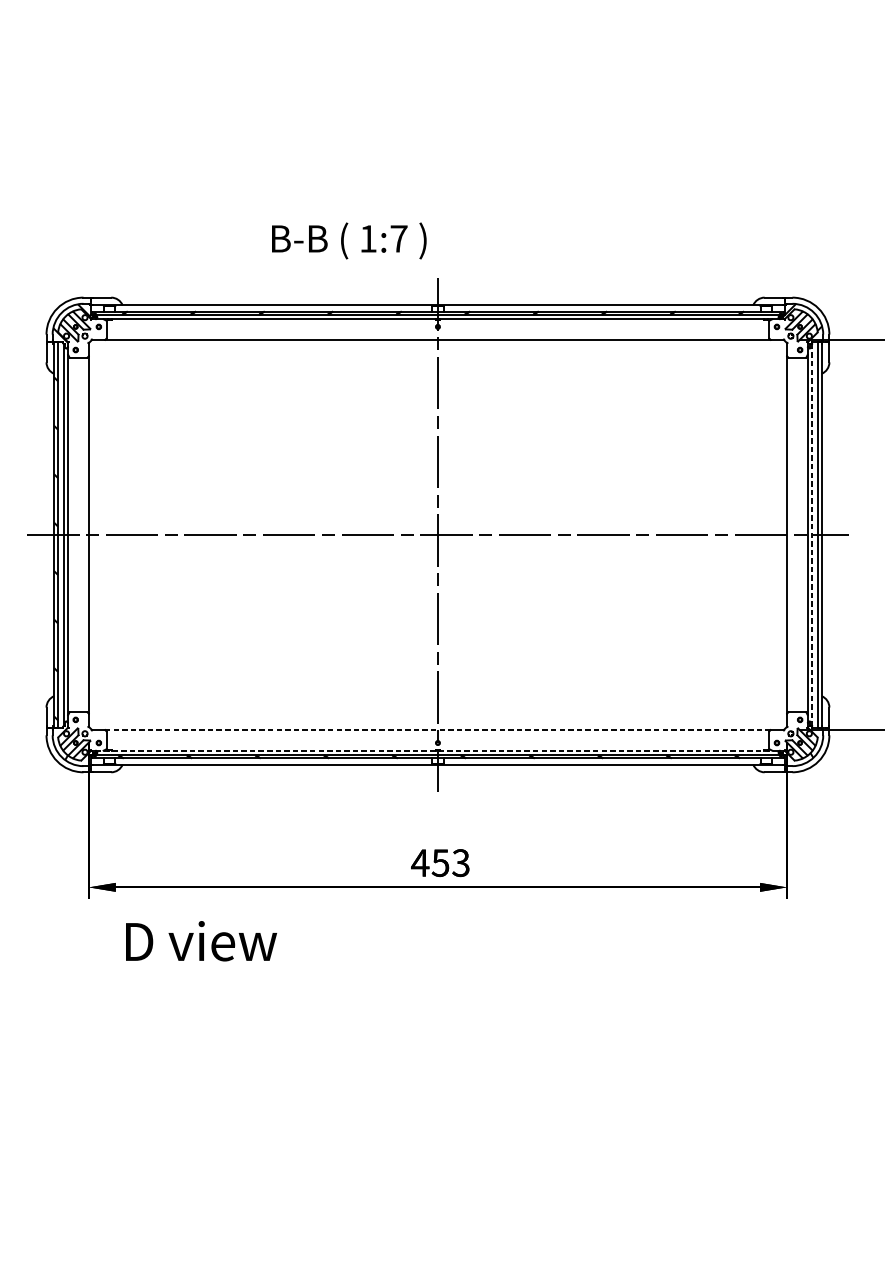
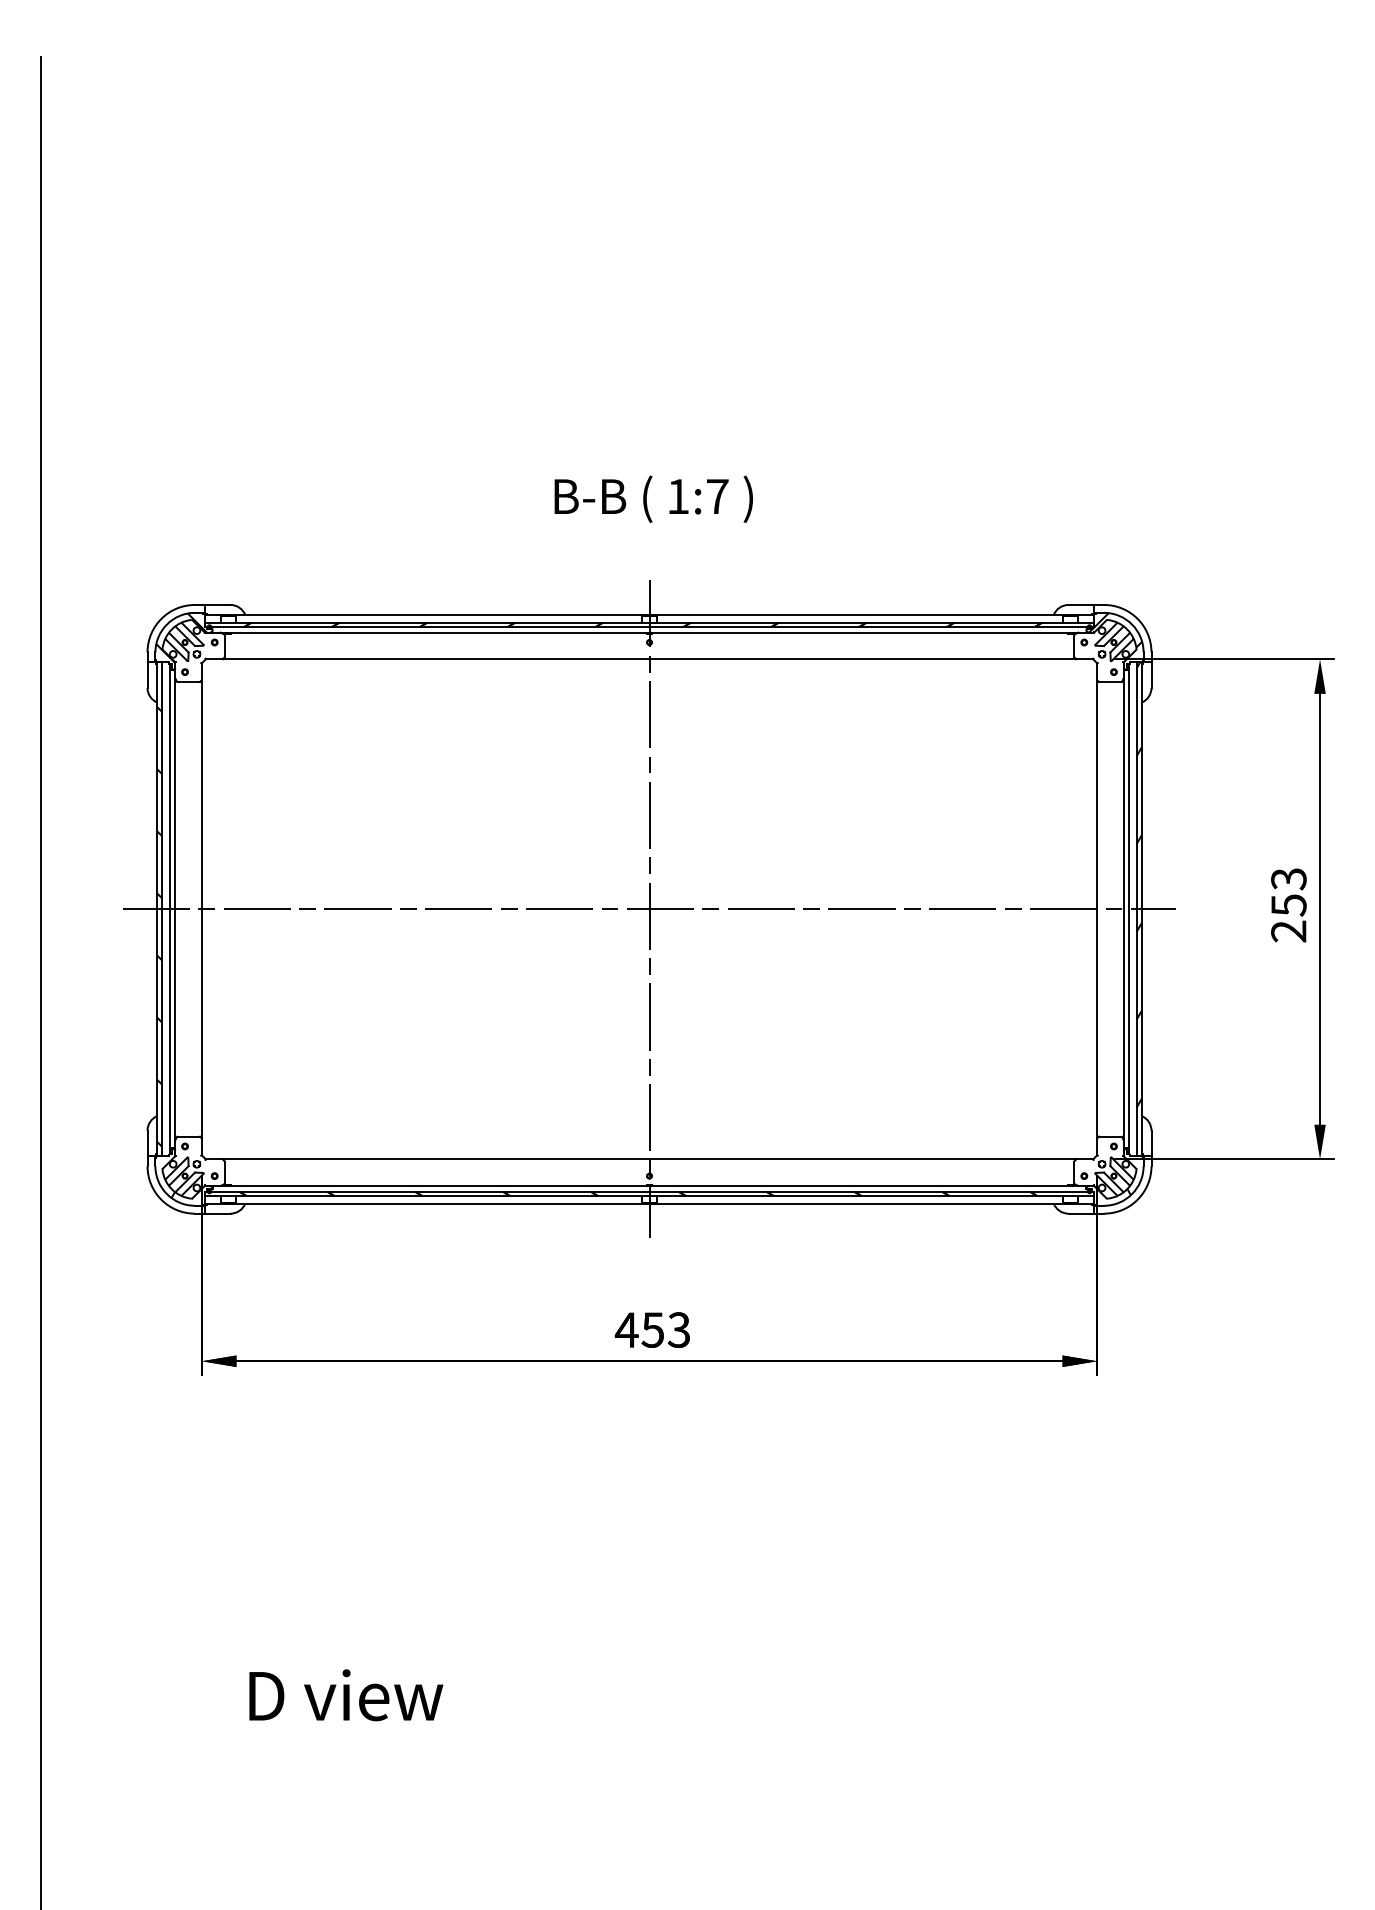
text: (349, 240) -> (653, 498), moved
hatch: (819, 515) -> (1138, 884), added
line: (811, 535) -> (1128, 909), dashed -> solid
line: (438, 730) -> (650, 1159), dashed -> solid
line: (438, 751) -> (650, 1186), dashed -> solid
text: (201, 941) -> (346, 1695), moved

